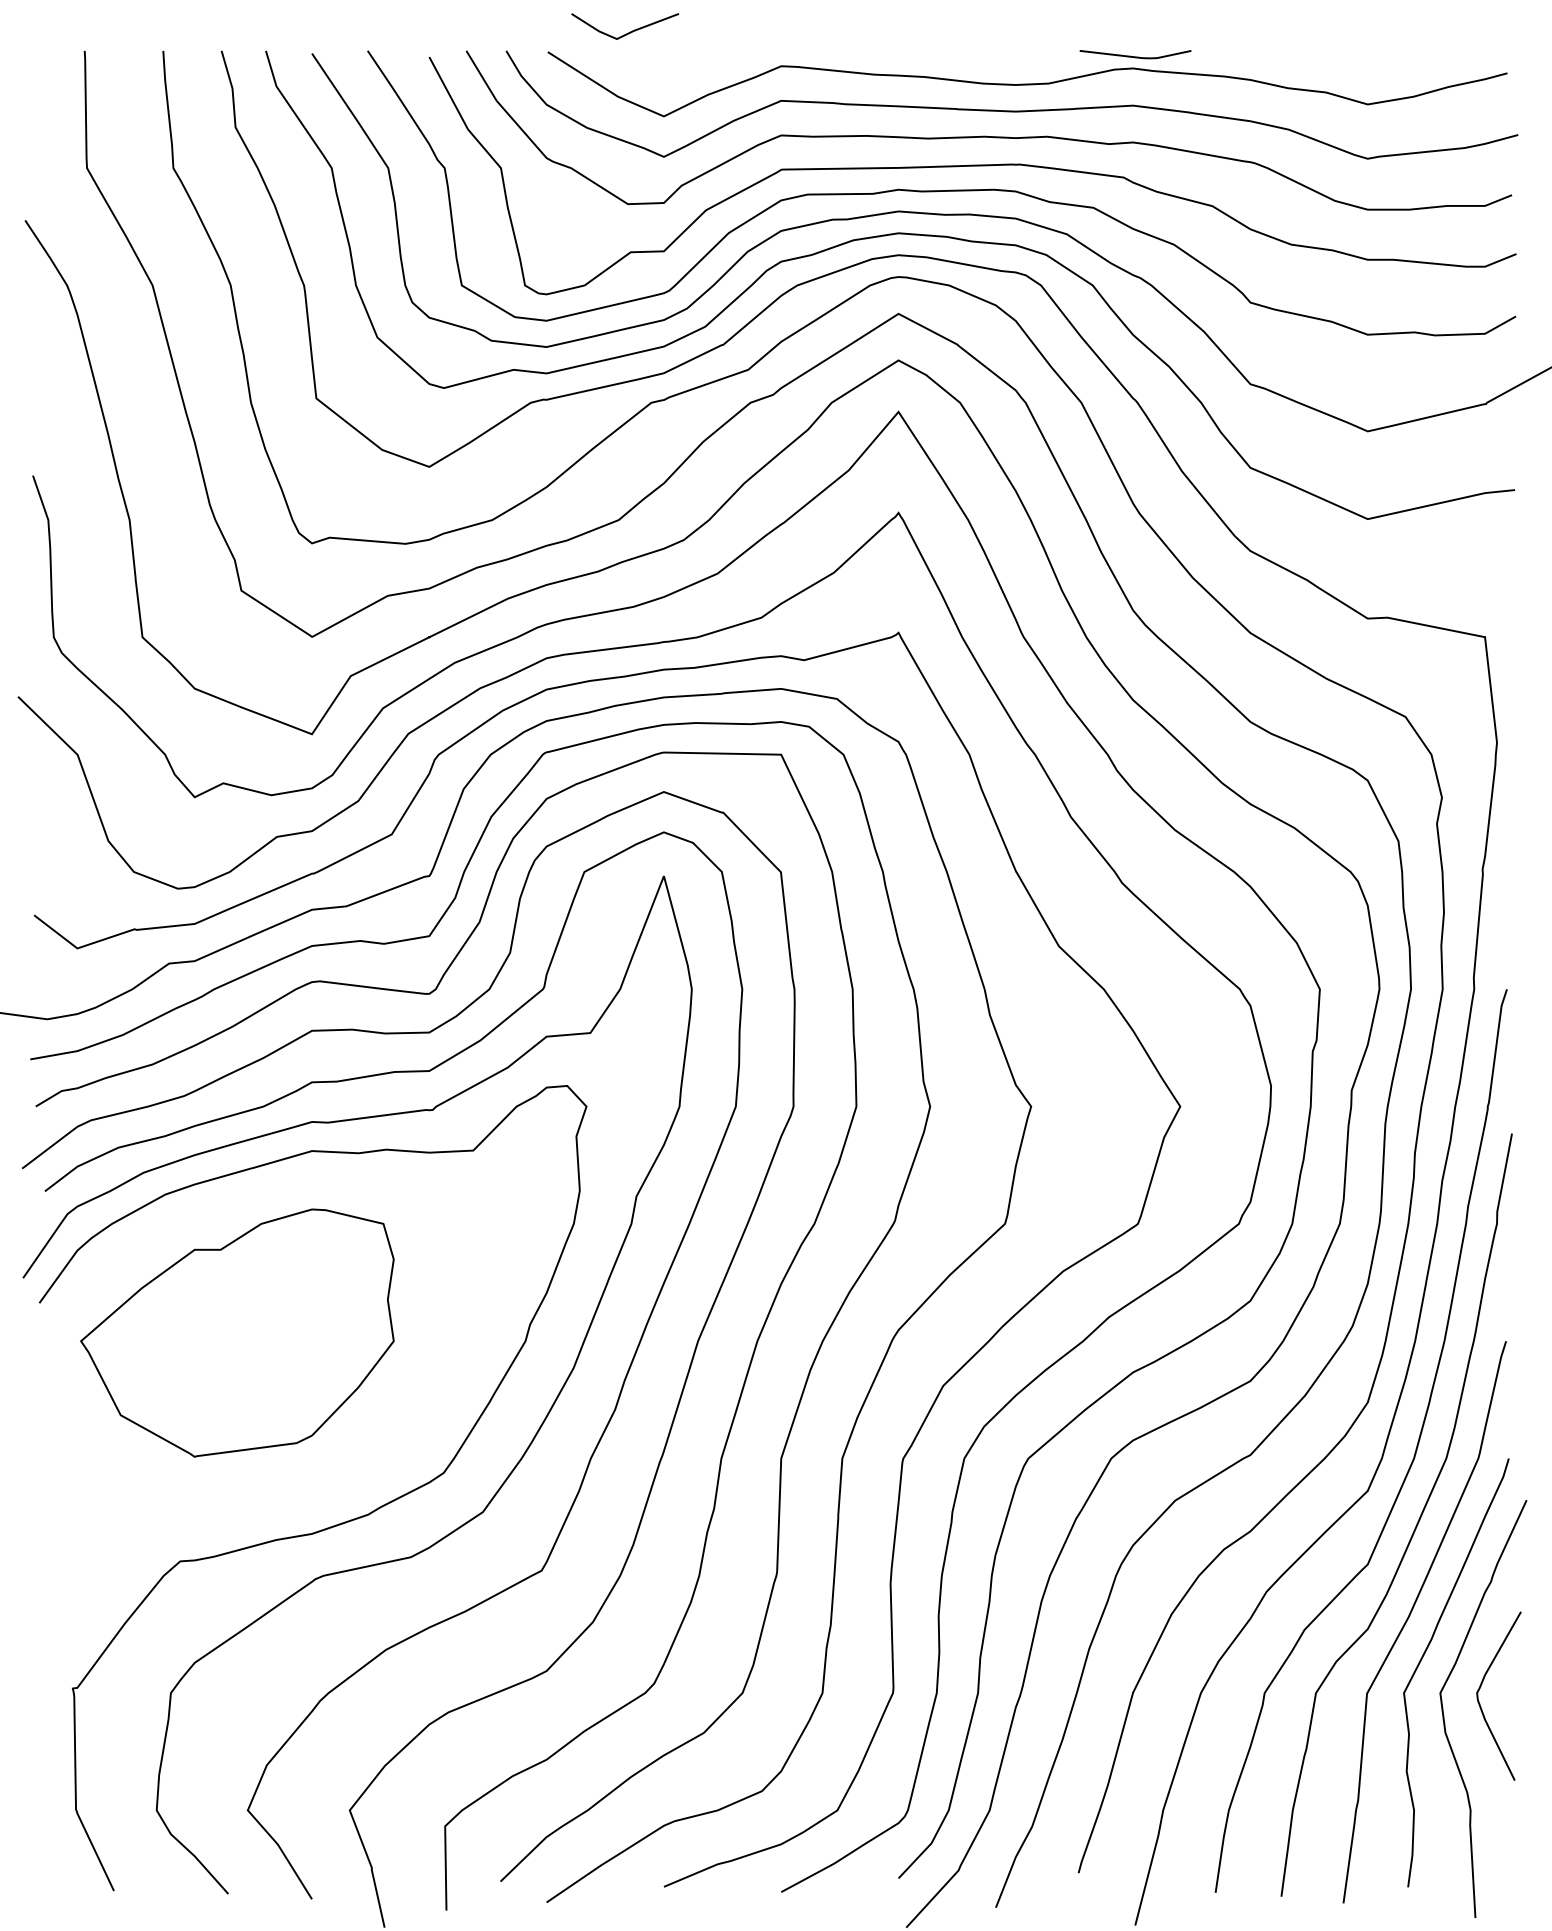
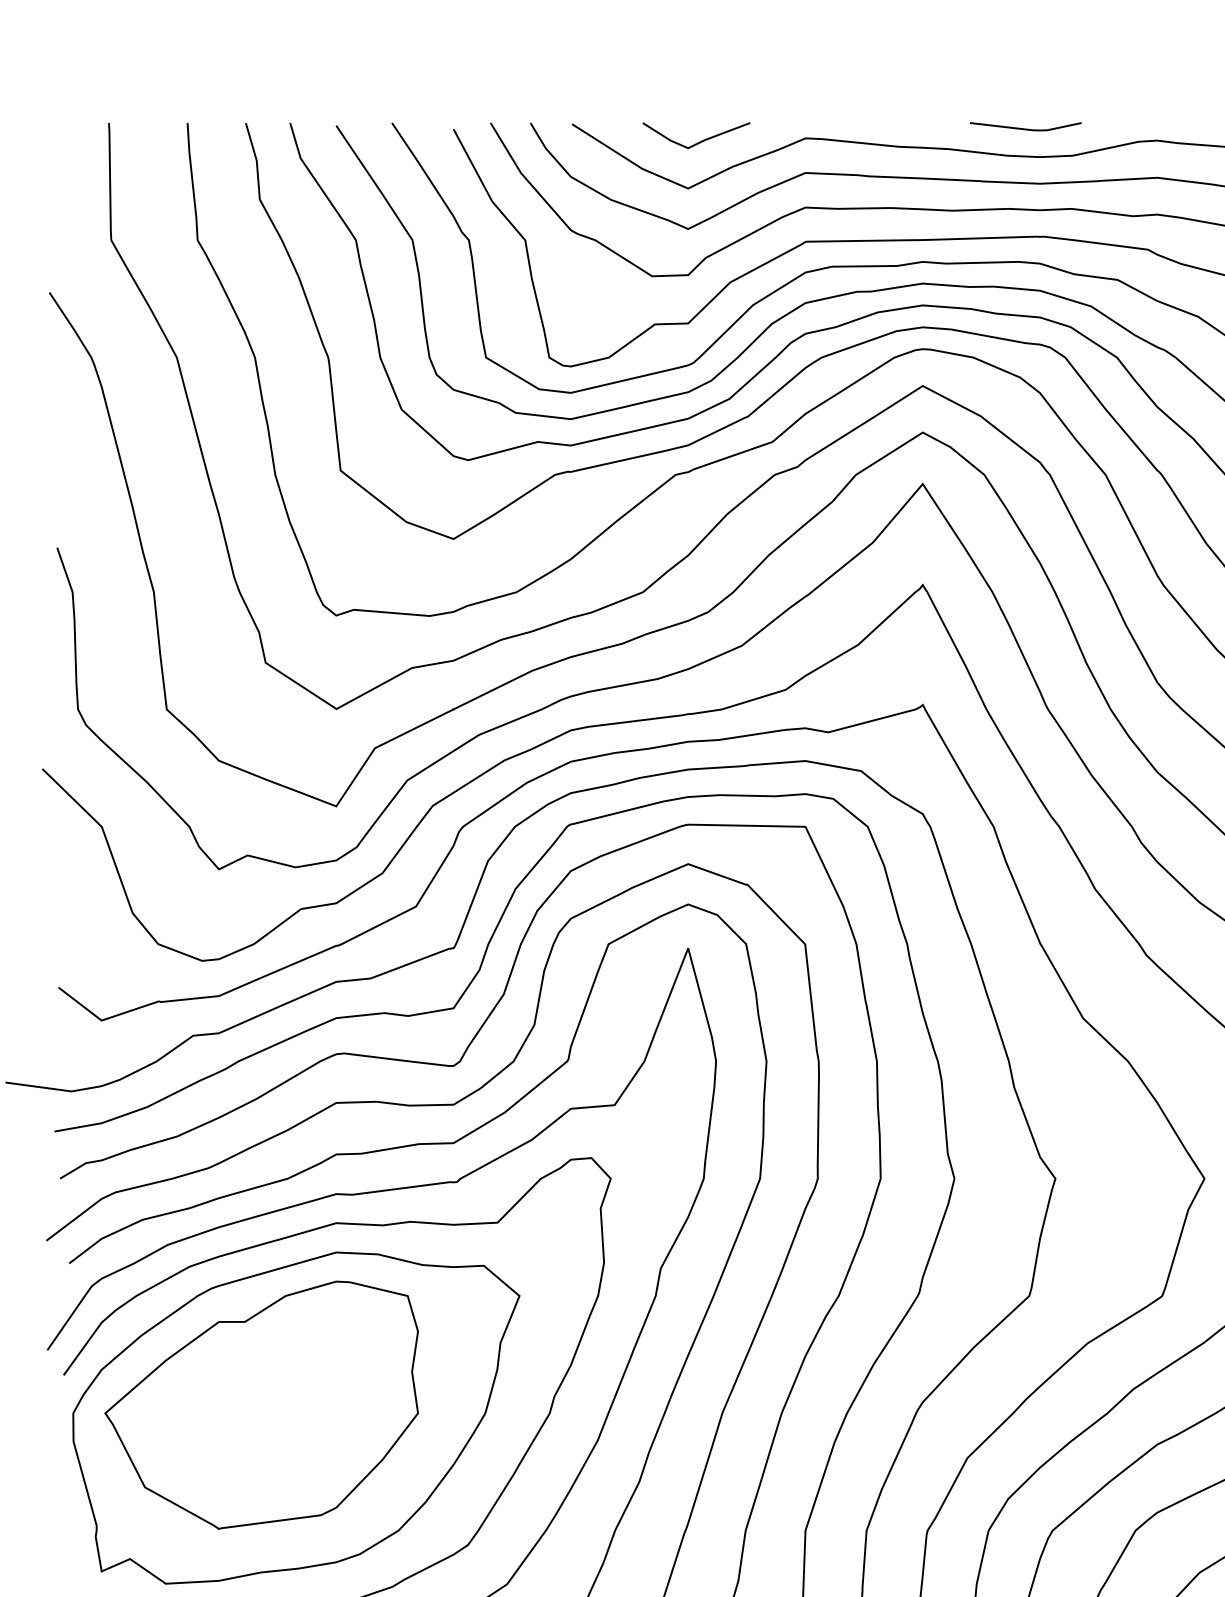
line: (628, 32) -> (699, 141), moved
line: (1135, 56) -> (1025, 128), moved
part: (272, 1345) -> (296, 1417), added

